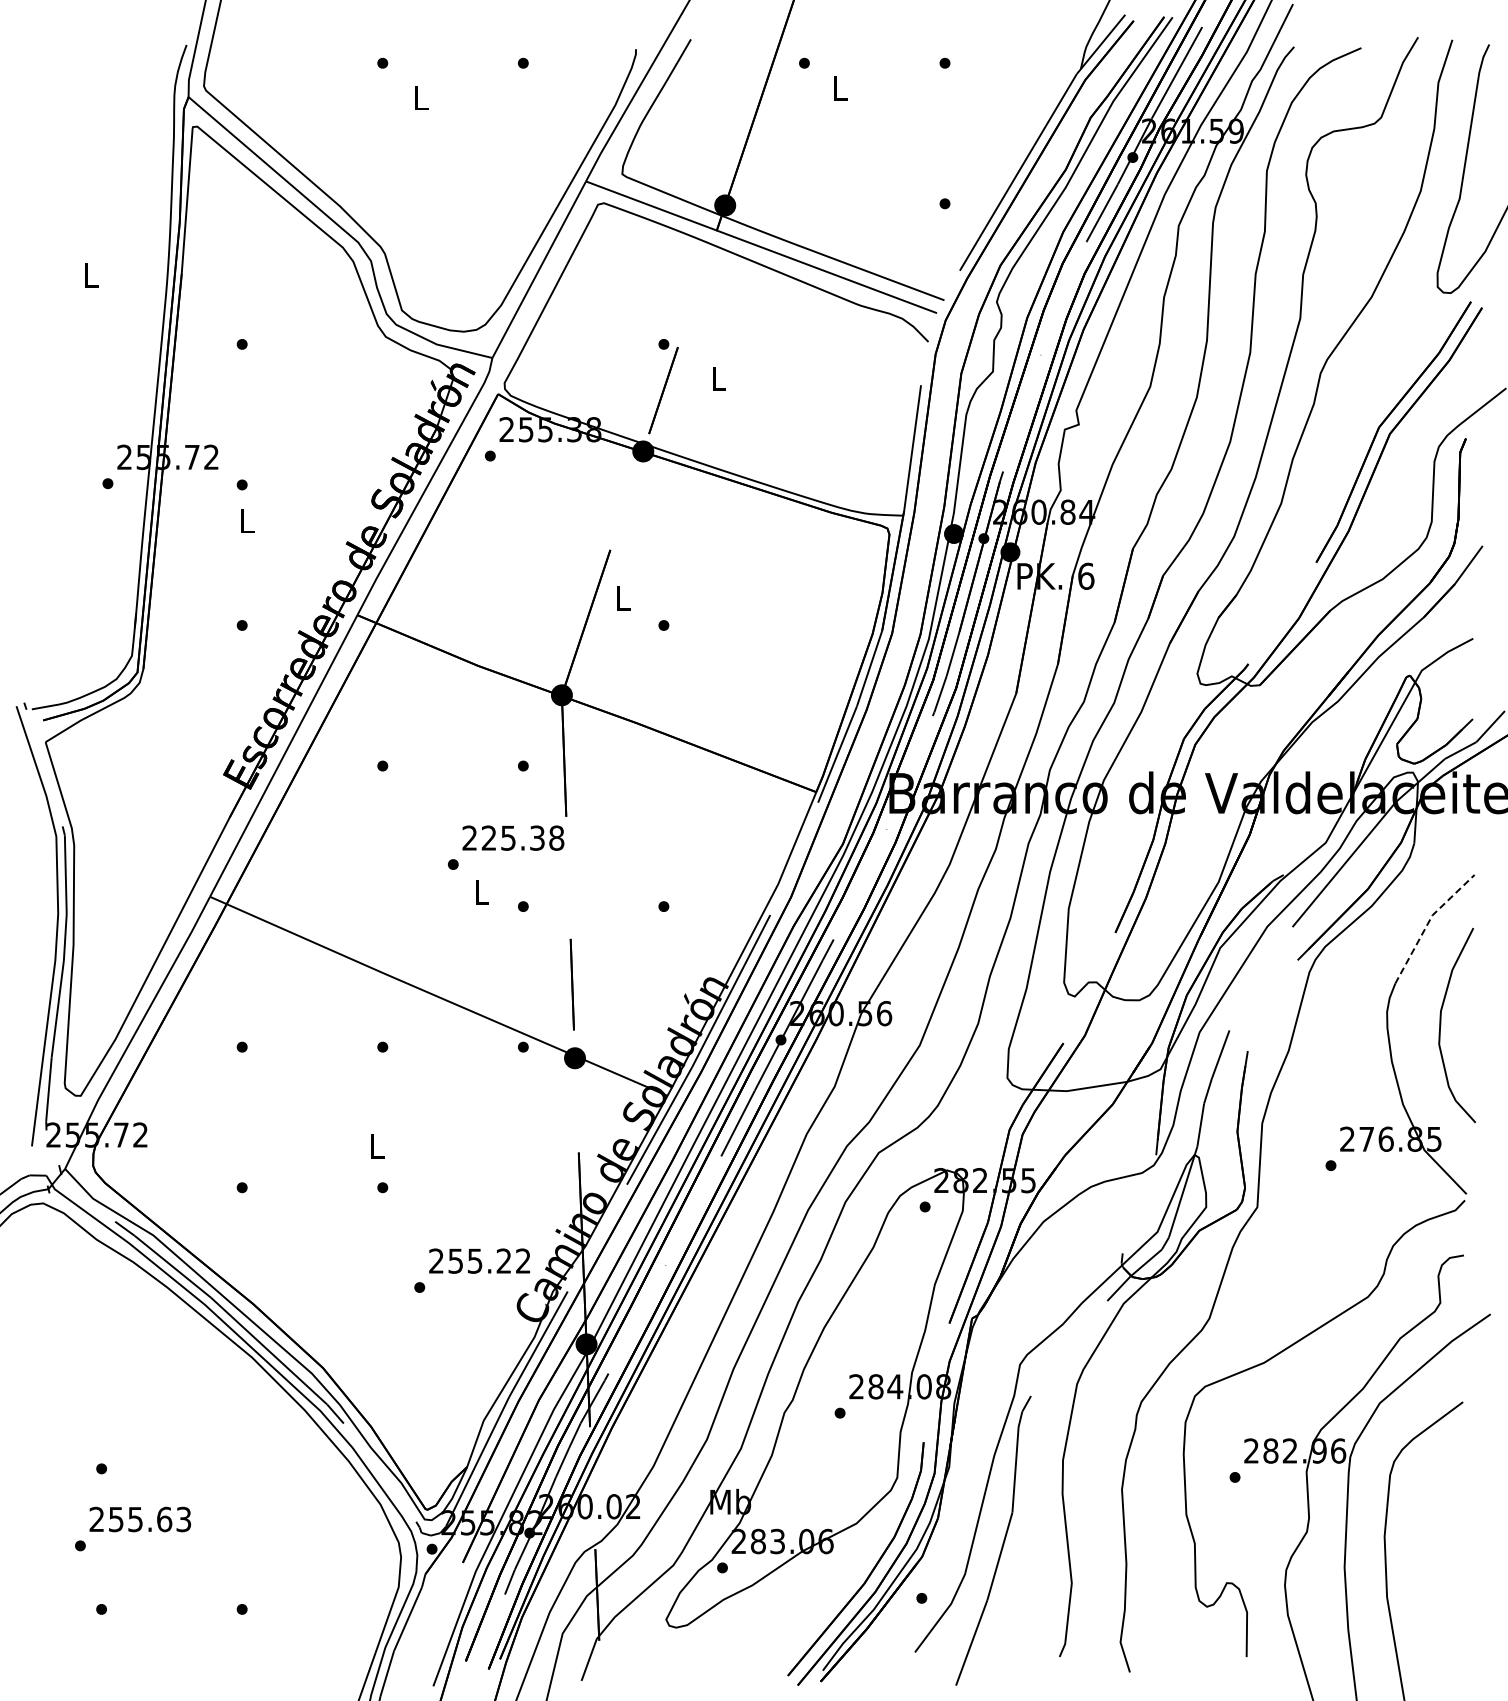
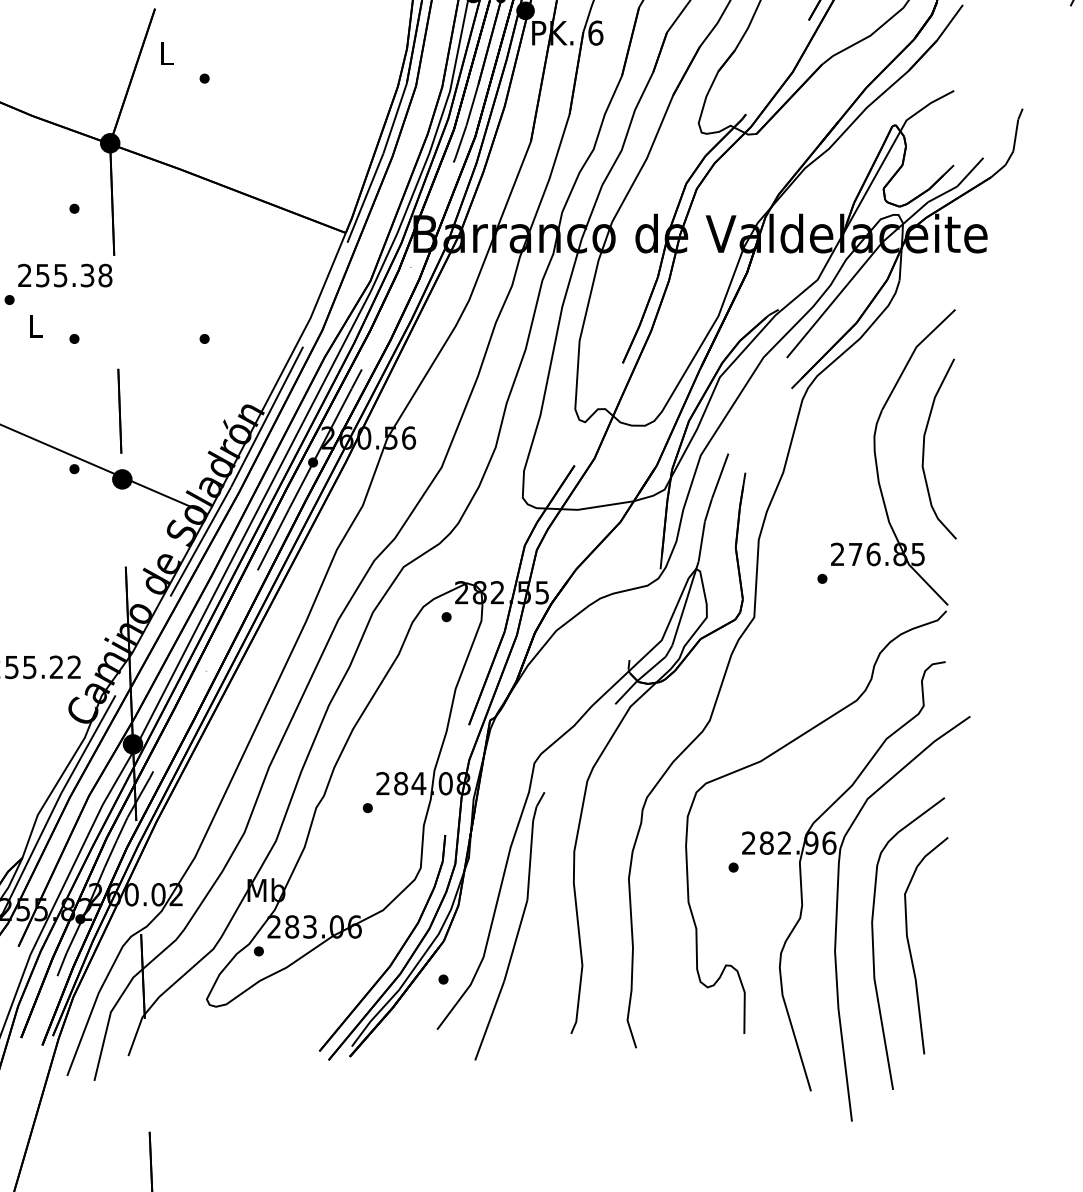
text: (488, 837) -> (42, 274), 225.38 -> 255.38
line: (1428, 923) -> (912, 354), dashed -> solid
curve: (1426, 1566) -> (910, 950), added

